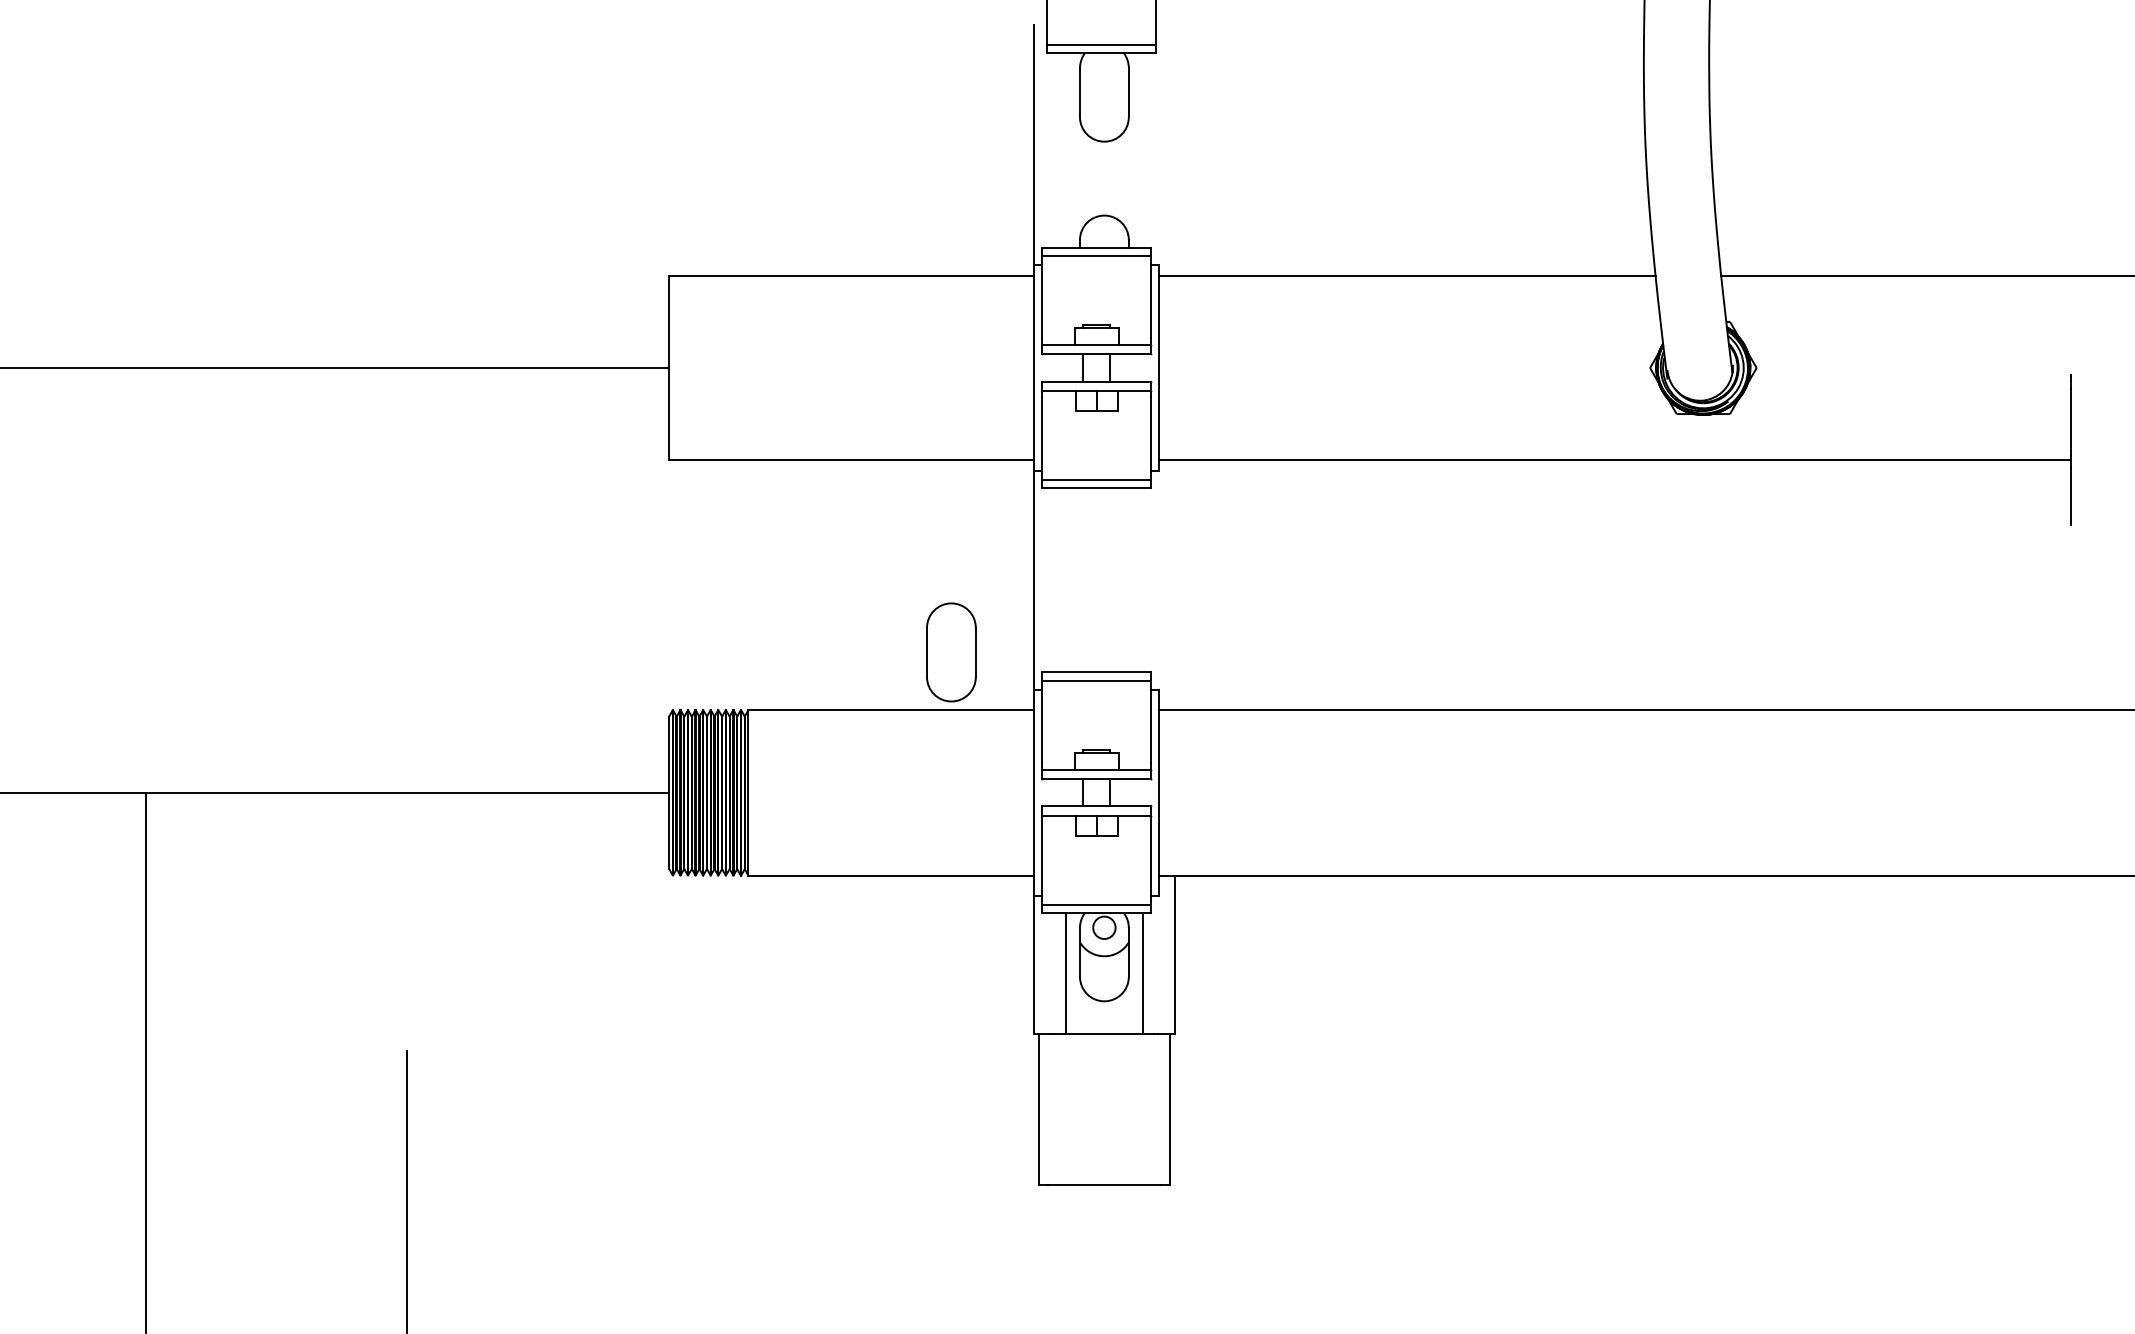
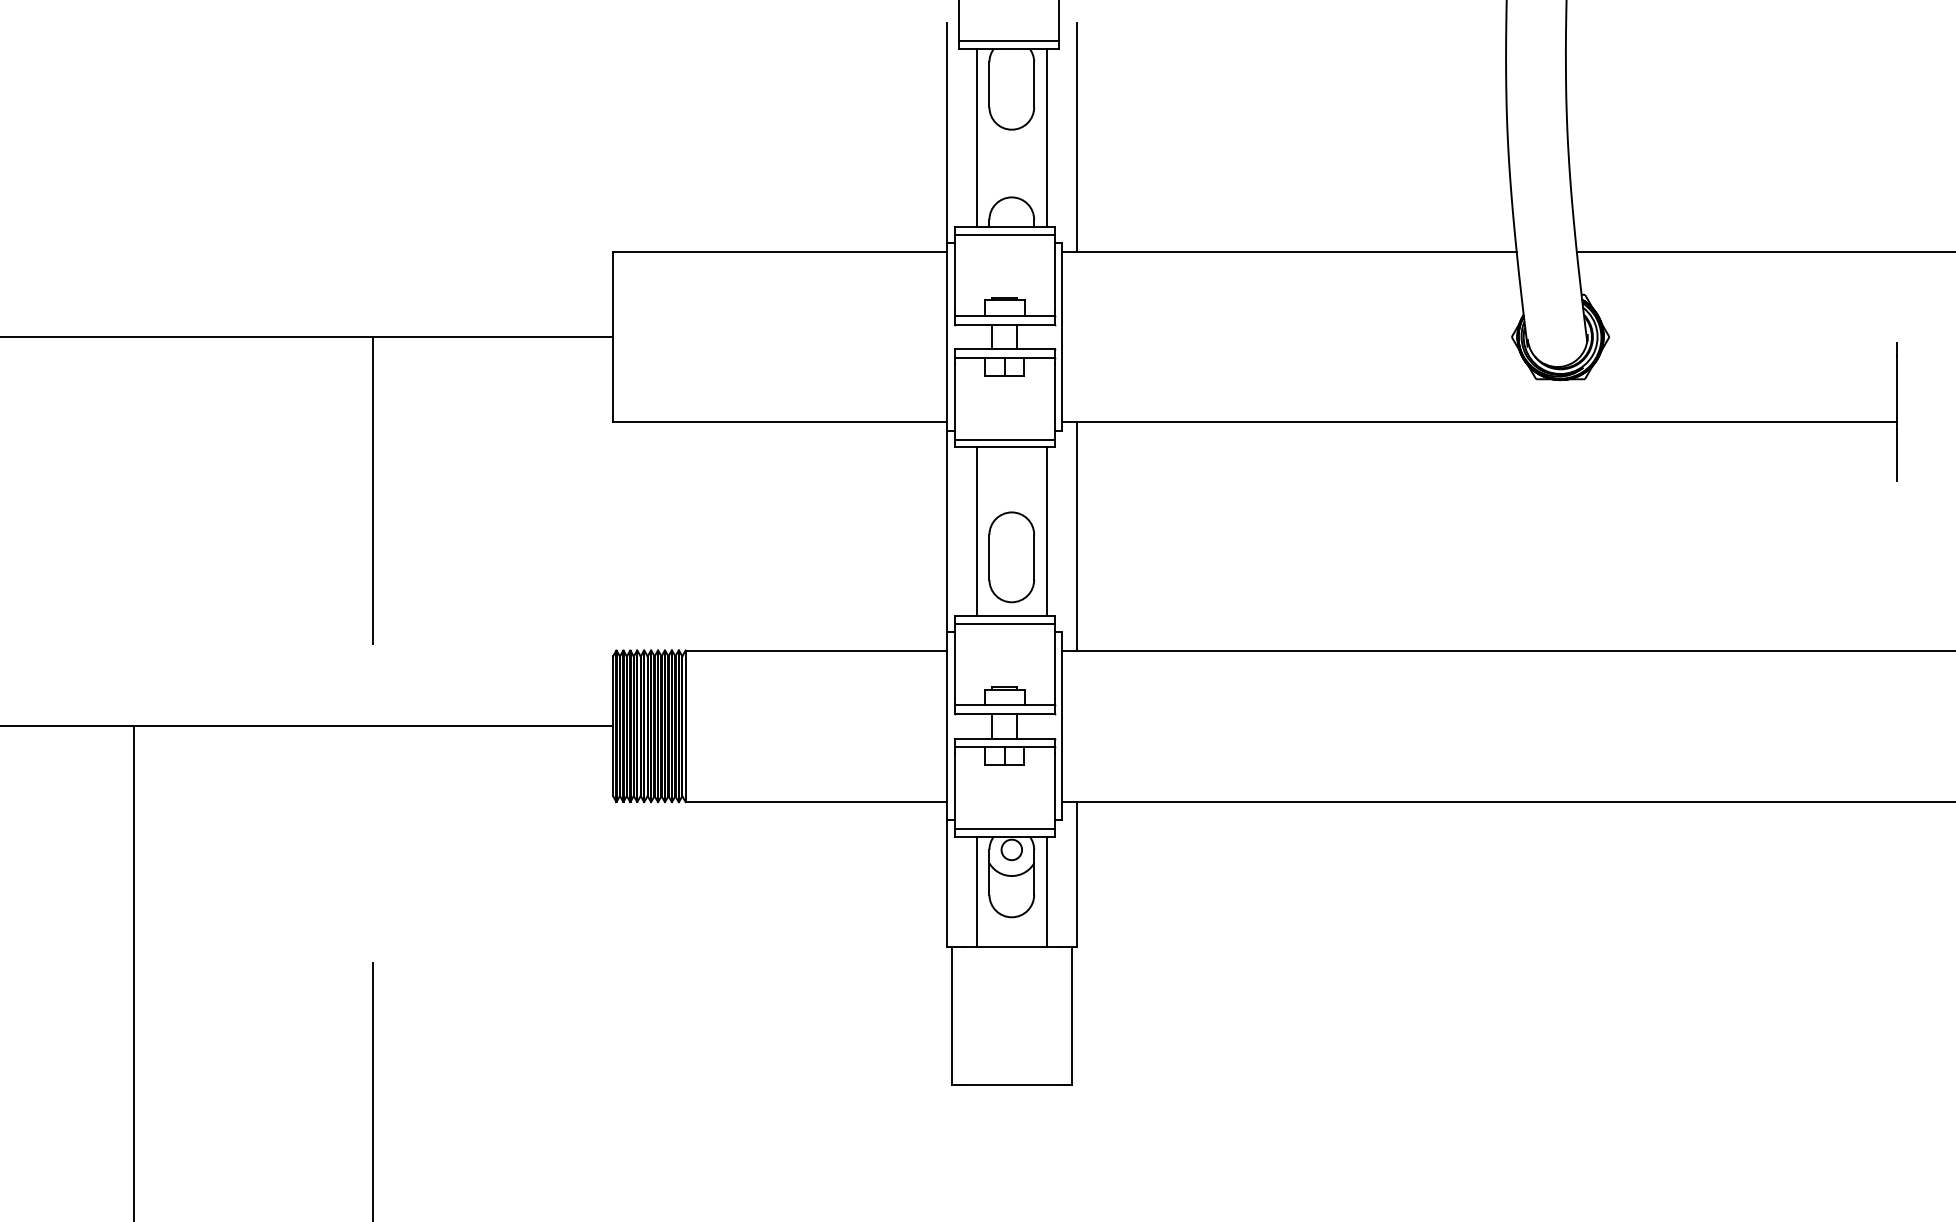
line: (1066, 150) -> (977, 137), added
line: (1142, 150) -> (1046, 137), added
line: (1175, 150) -> (1076, 137), added
line: (407, 535) -> (373, 490), added
line: (1066, 580) -> (977, 531), added
line: (1142, 580) -> (1046, 531), added
line: (1175, 585) -> (1076, 536), added
part: (951, 652) -> (1011, 557), moved

